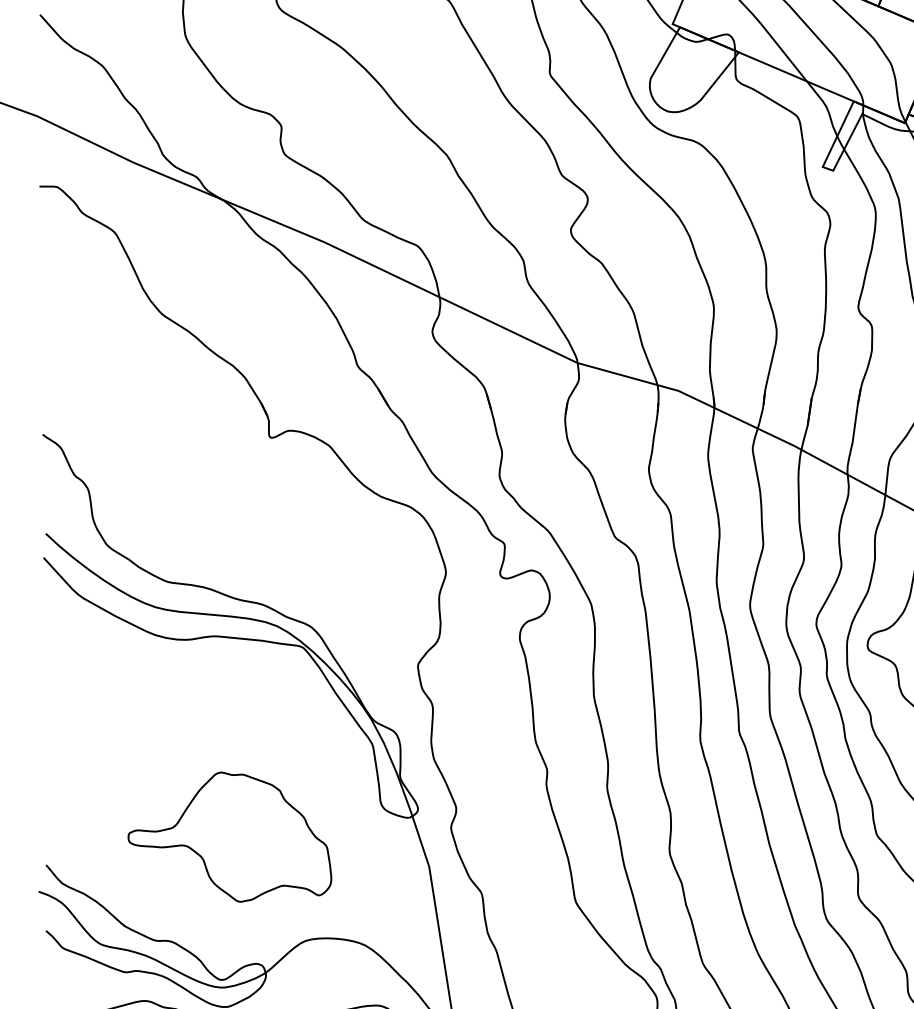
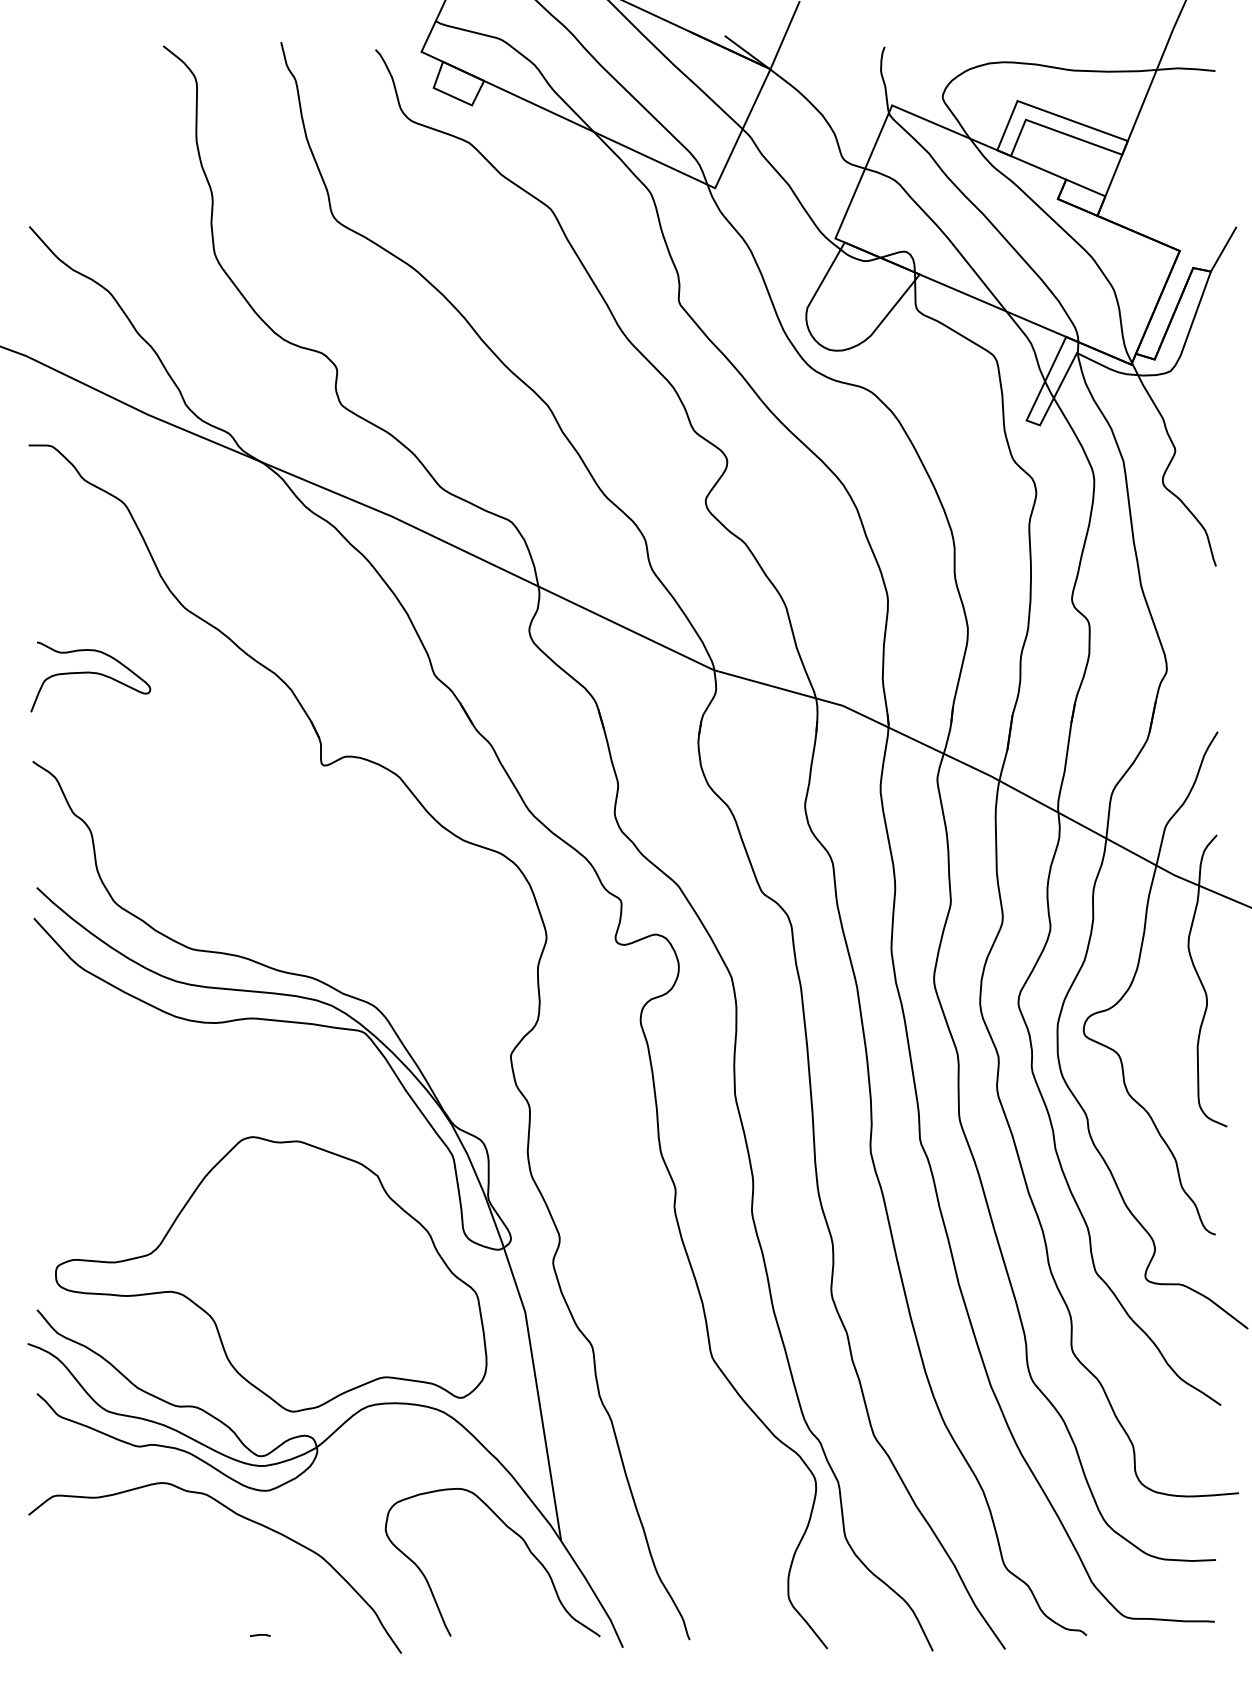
curve: (87, 365) -> (90, 673), added
part: (230, 837) -> (271, 1274), size x1.67

